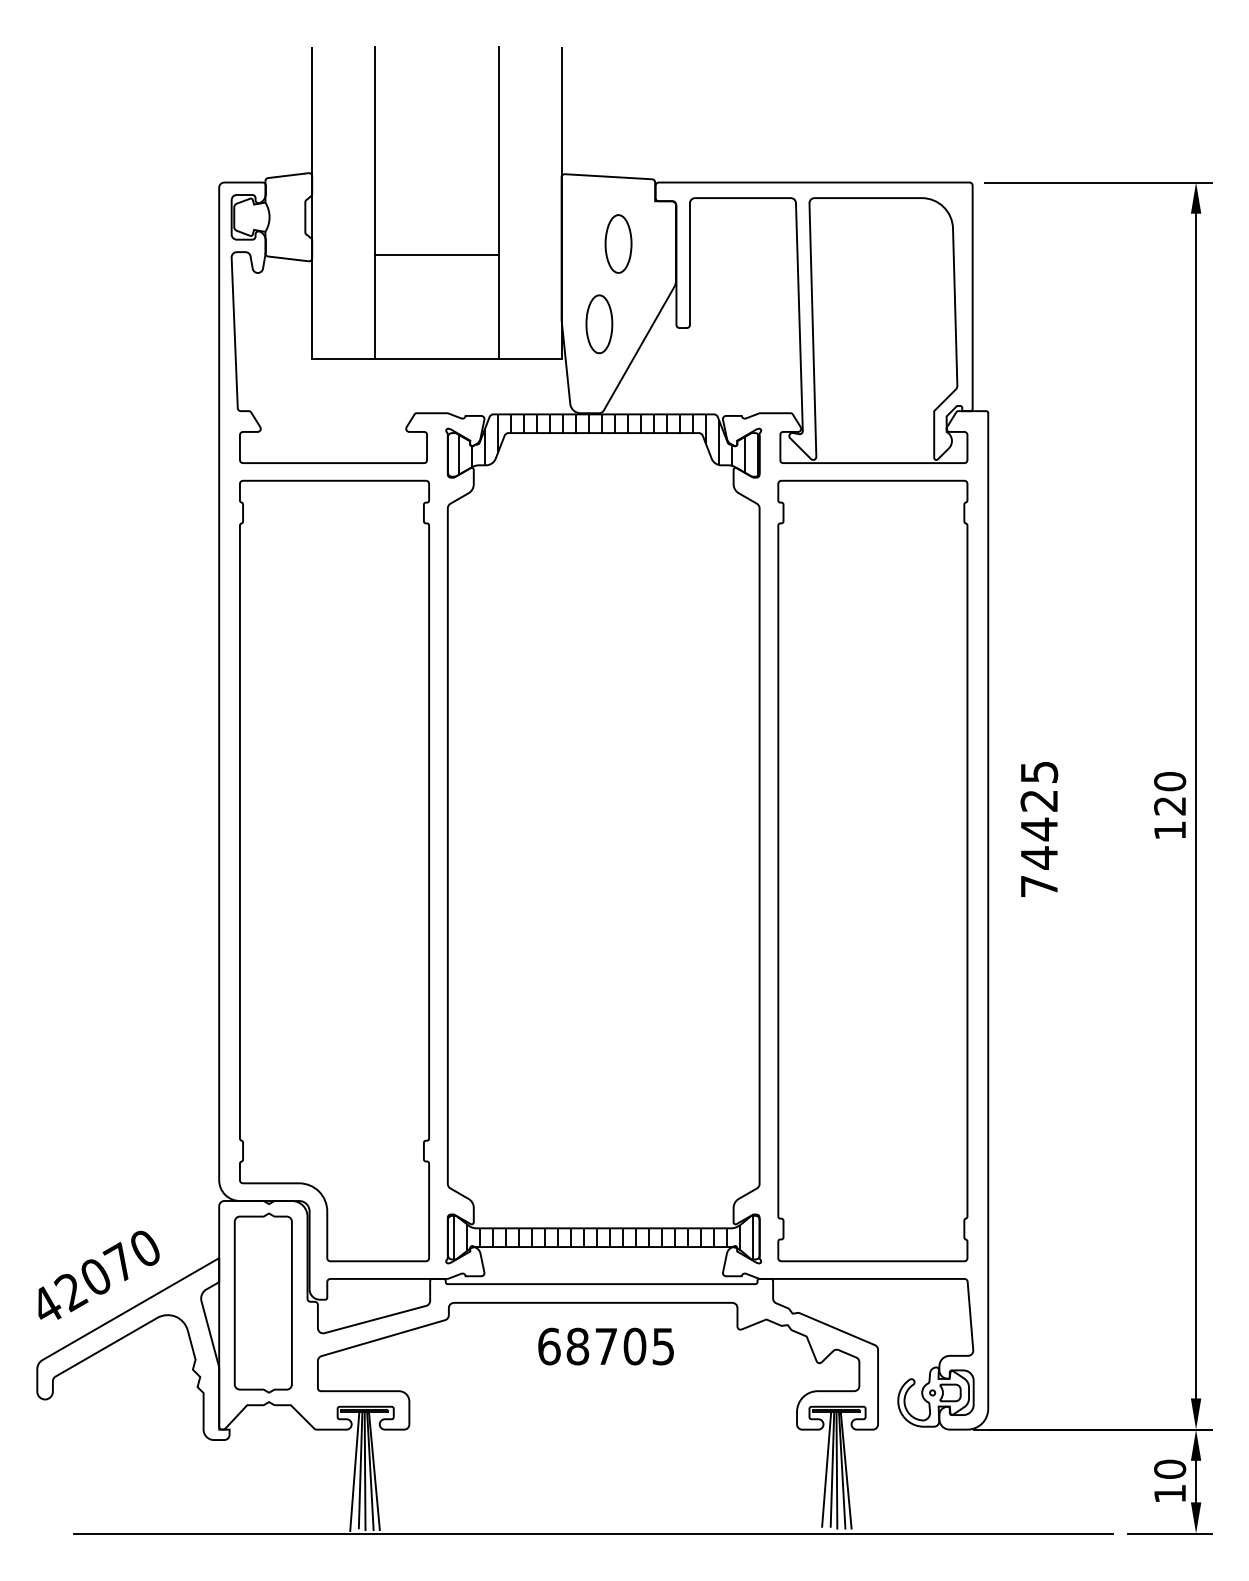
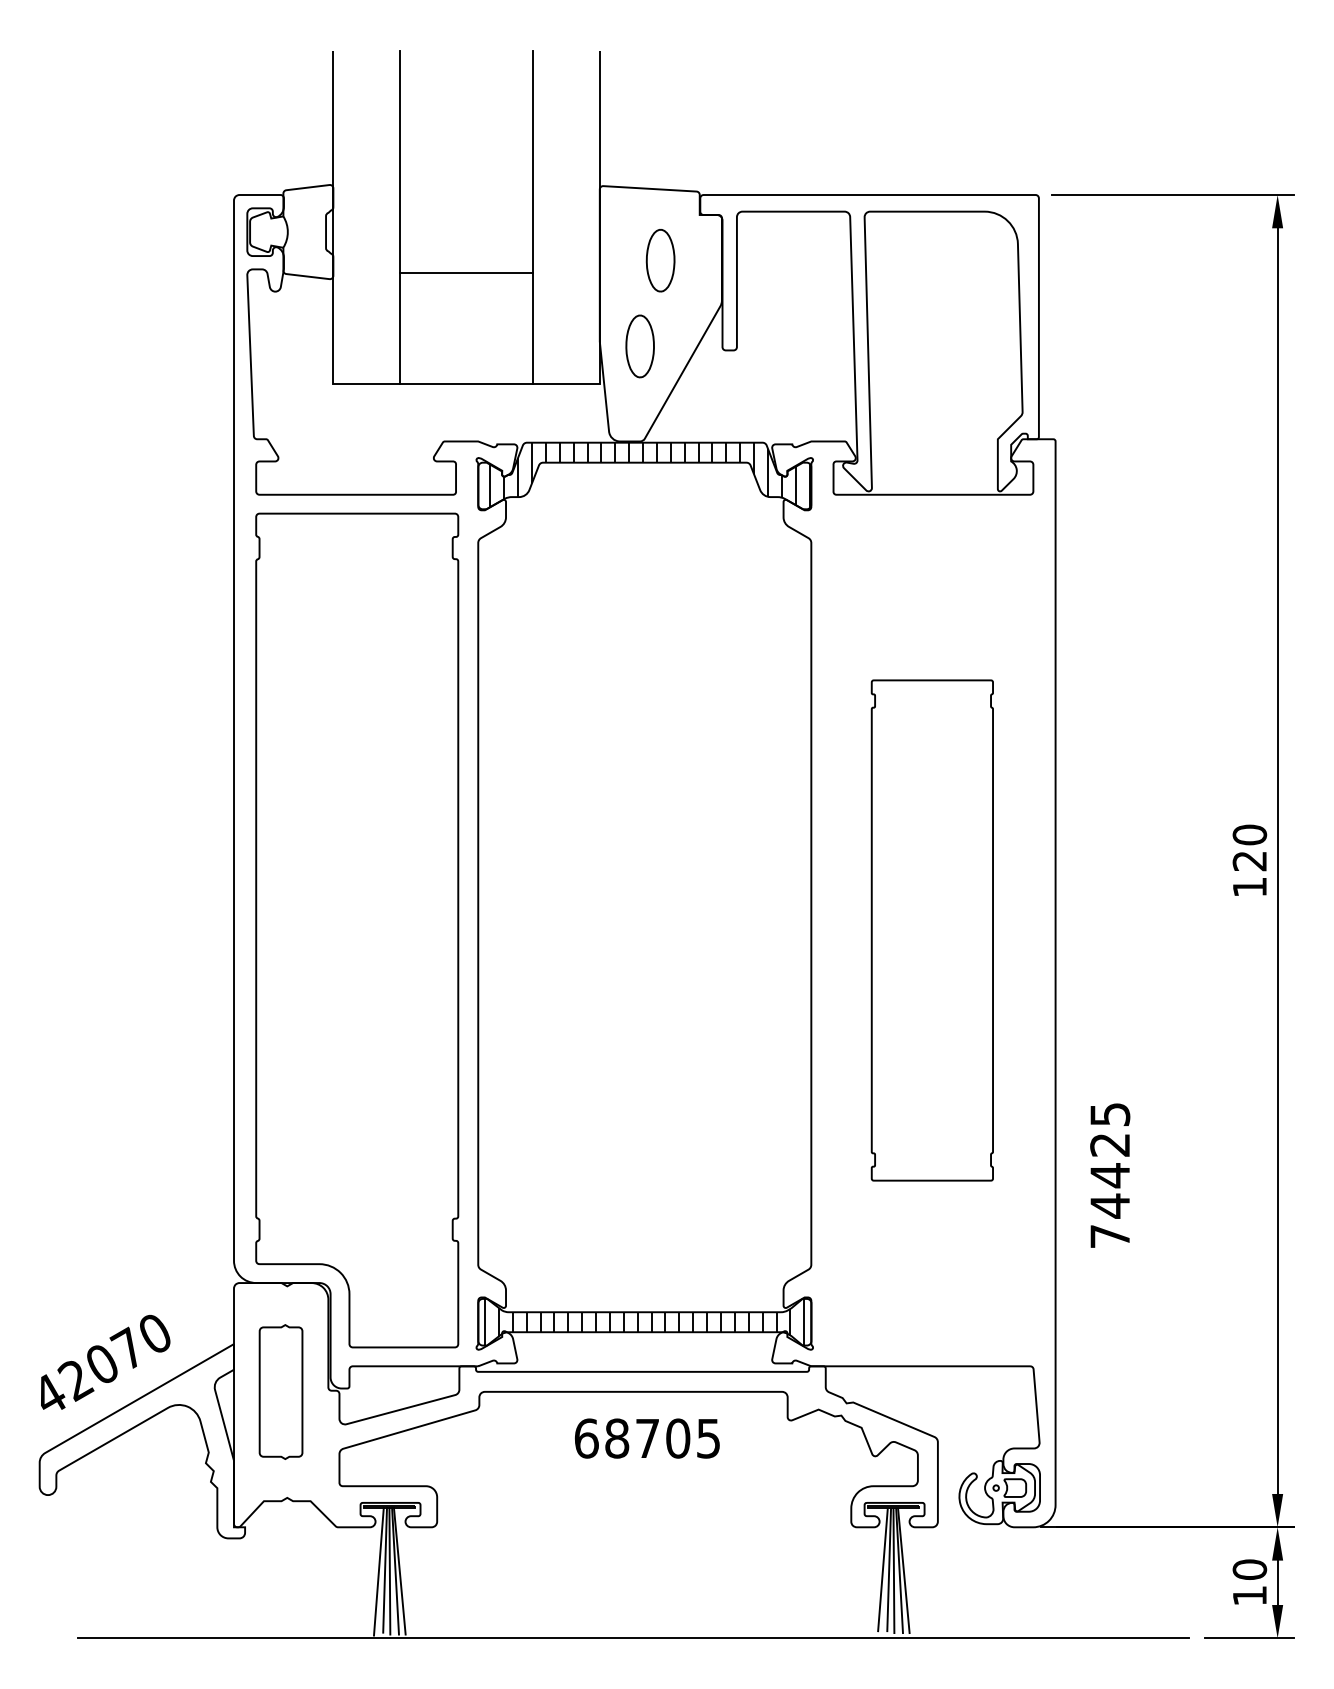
text: (1039, 829) -> (1110, 1175), moved
part: (872, 870) -> (931, 929), size x0.6
part: (262, 1302) -> (280, 1391), size x0.7

